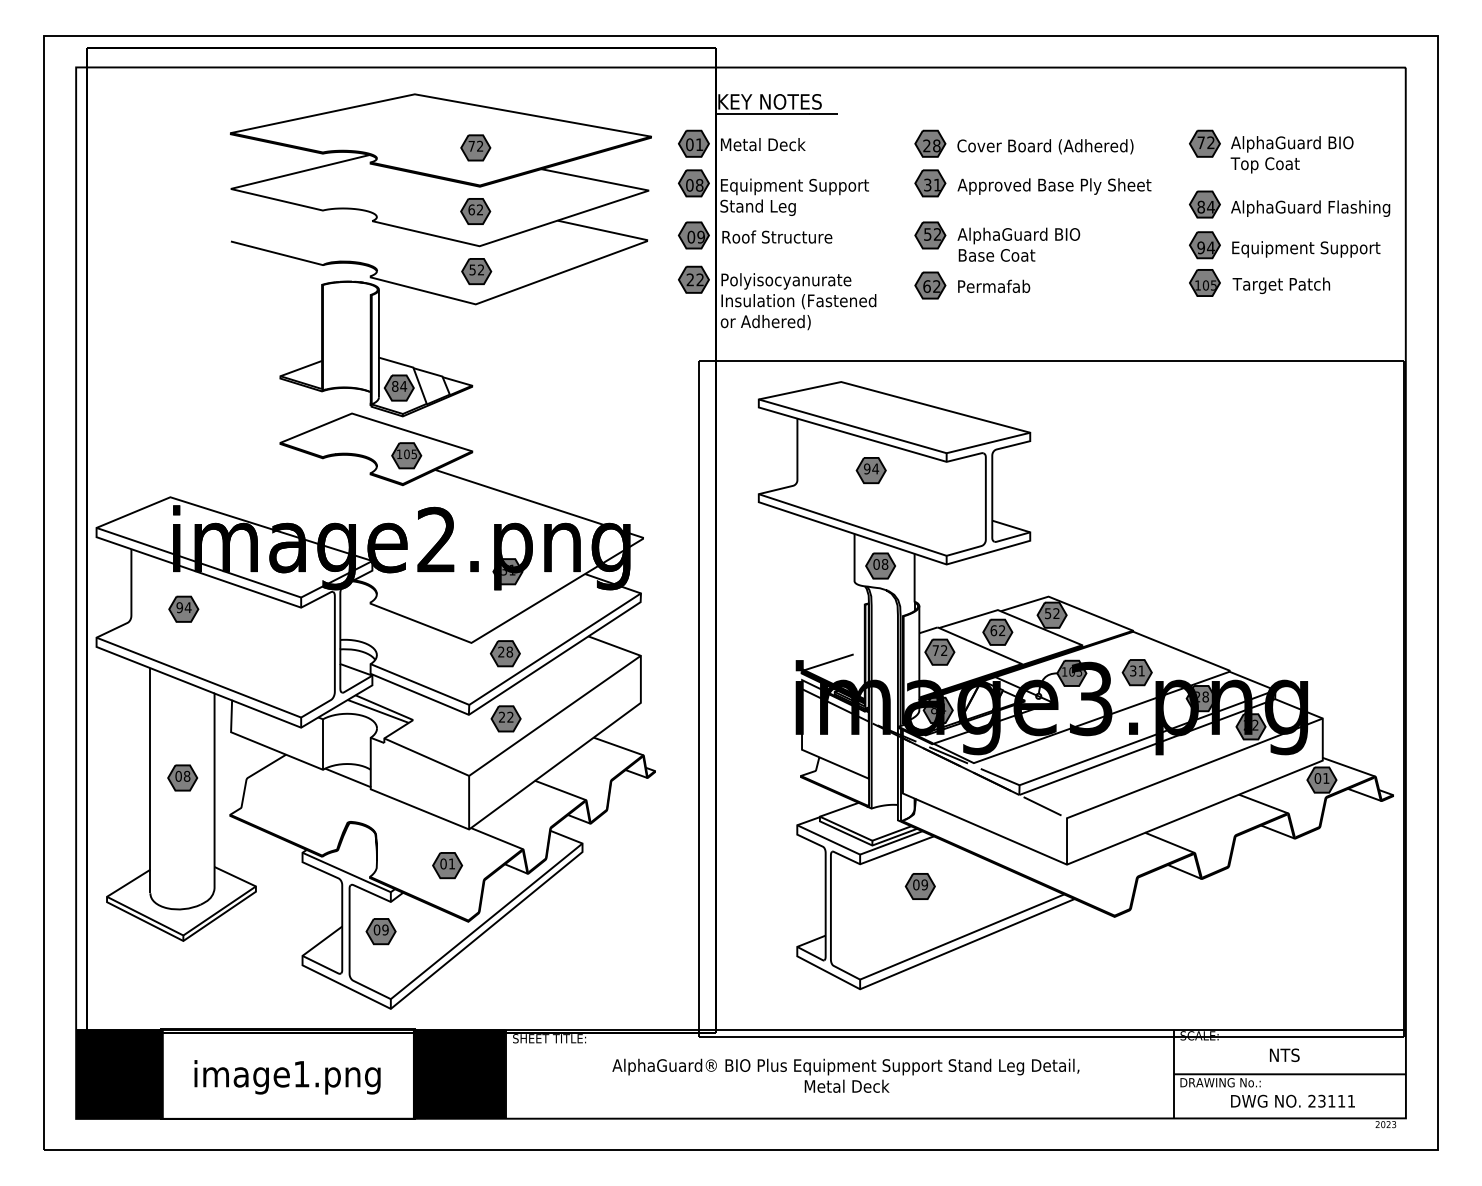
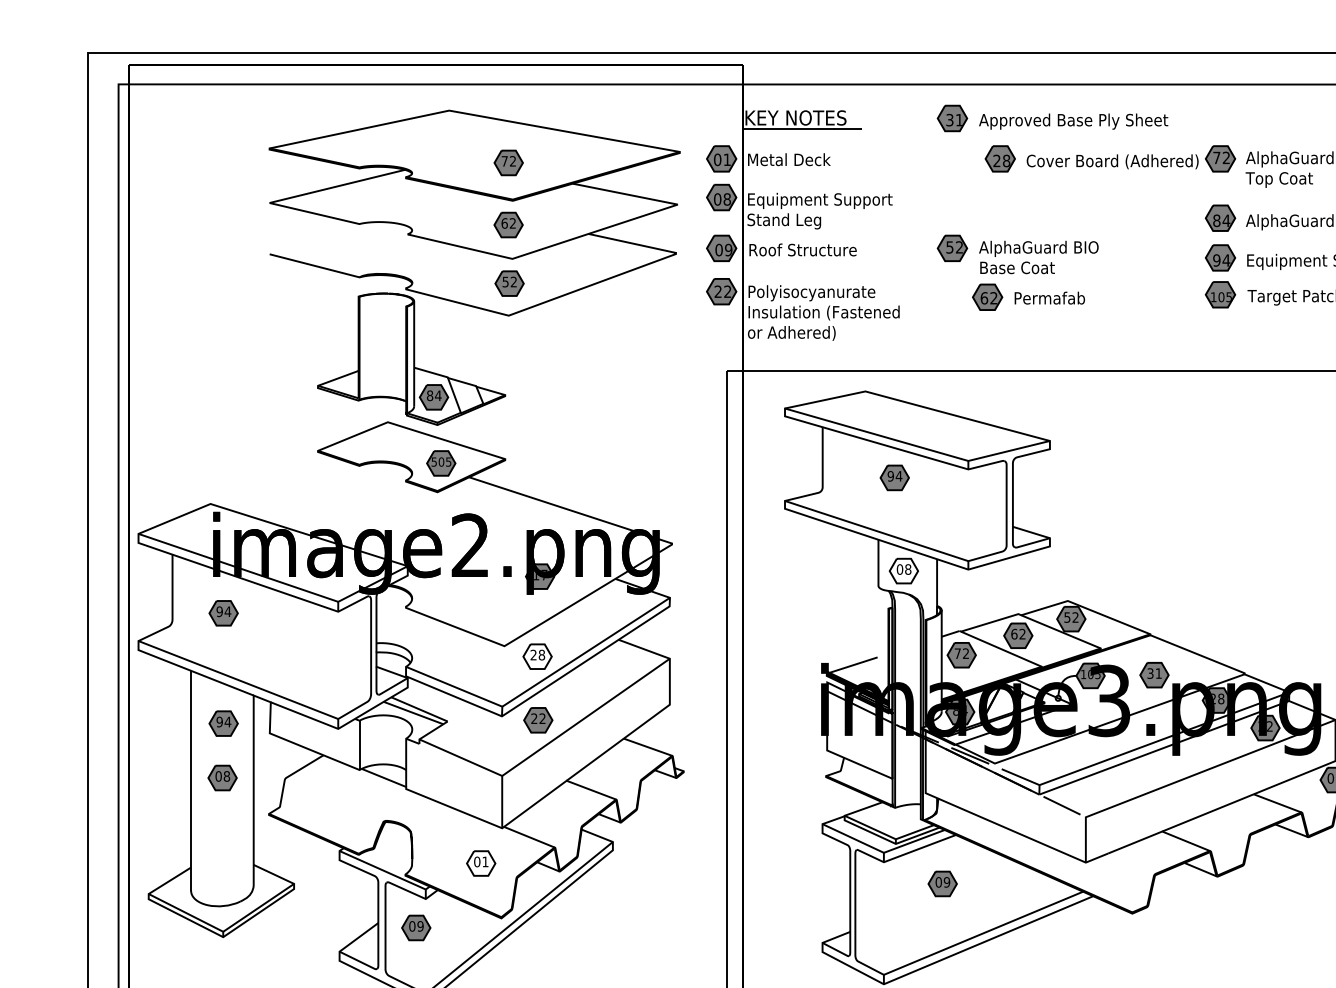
part: (1023, 143) -> (1091, 158), moved
part: (1032, 183) -> (1052, 118), moved
part: (972, 285) -> (1028, 297), moved
text: (399, 453) -> (434, 461), 105 -> 505
fill: (880, 565) -> (903, 570), removed
text: (508, 569) -> (540, 574), 31 -> 17
fill: (504, 653) -> (536, 656), removed
part: (183, 721) -> (223, 722), added
fill: (447, 865) -> (481, 863), removed

